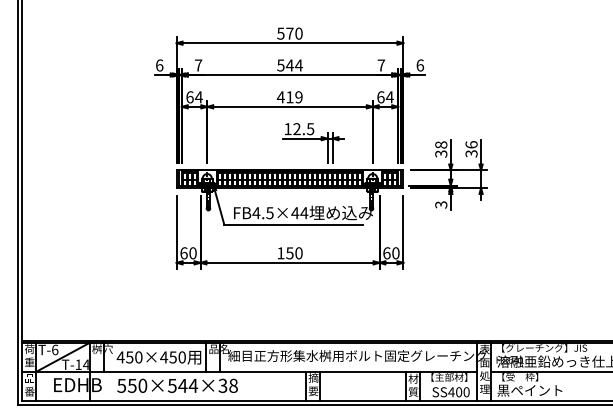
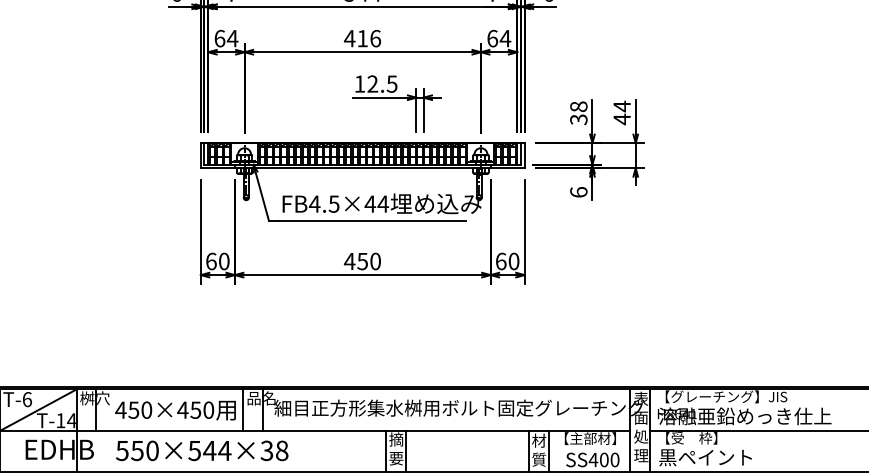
text: (298, 97) -> (374, 38), 419 -> 416
text: (471, 148) -> (622, 111), 36 -> 44
text: (441, 204) -> (579, 191), 3 -> 6
text: (280, 253) -> (349, 261), 150 -> 450

